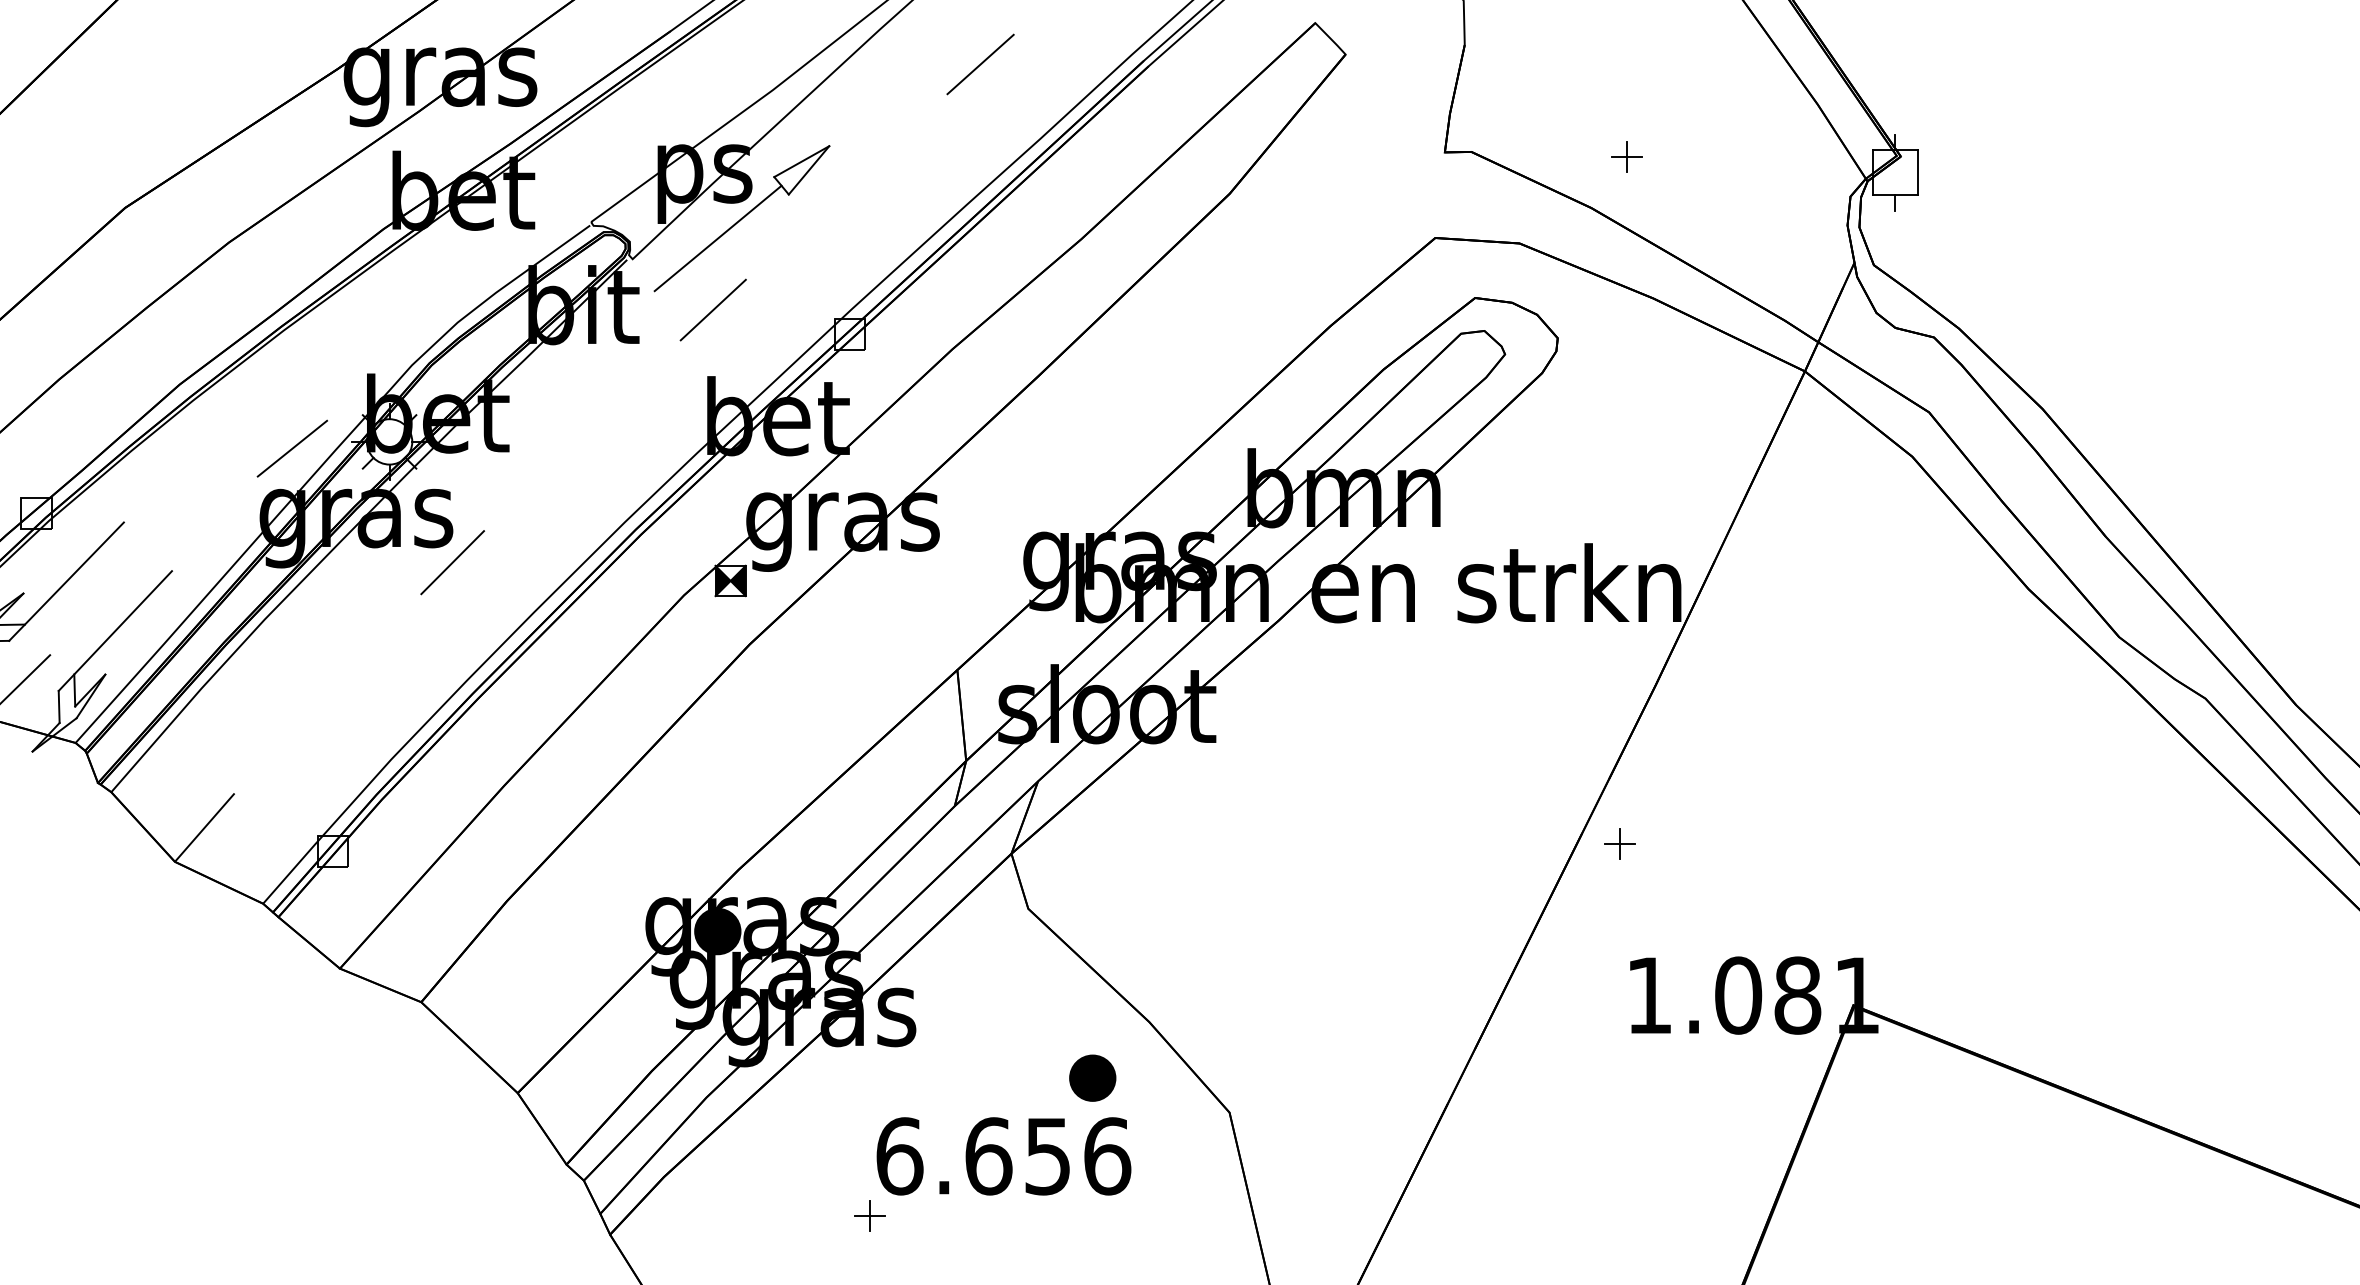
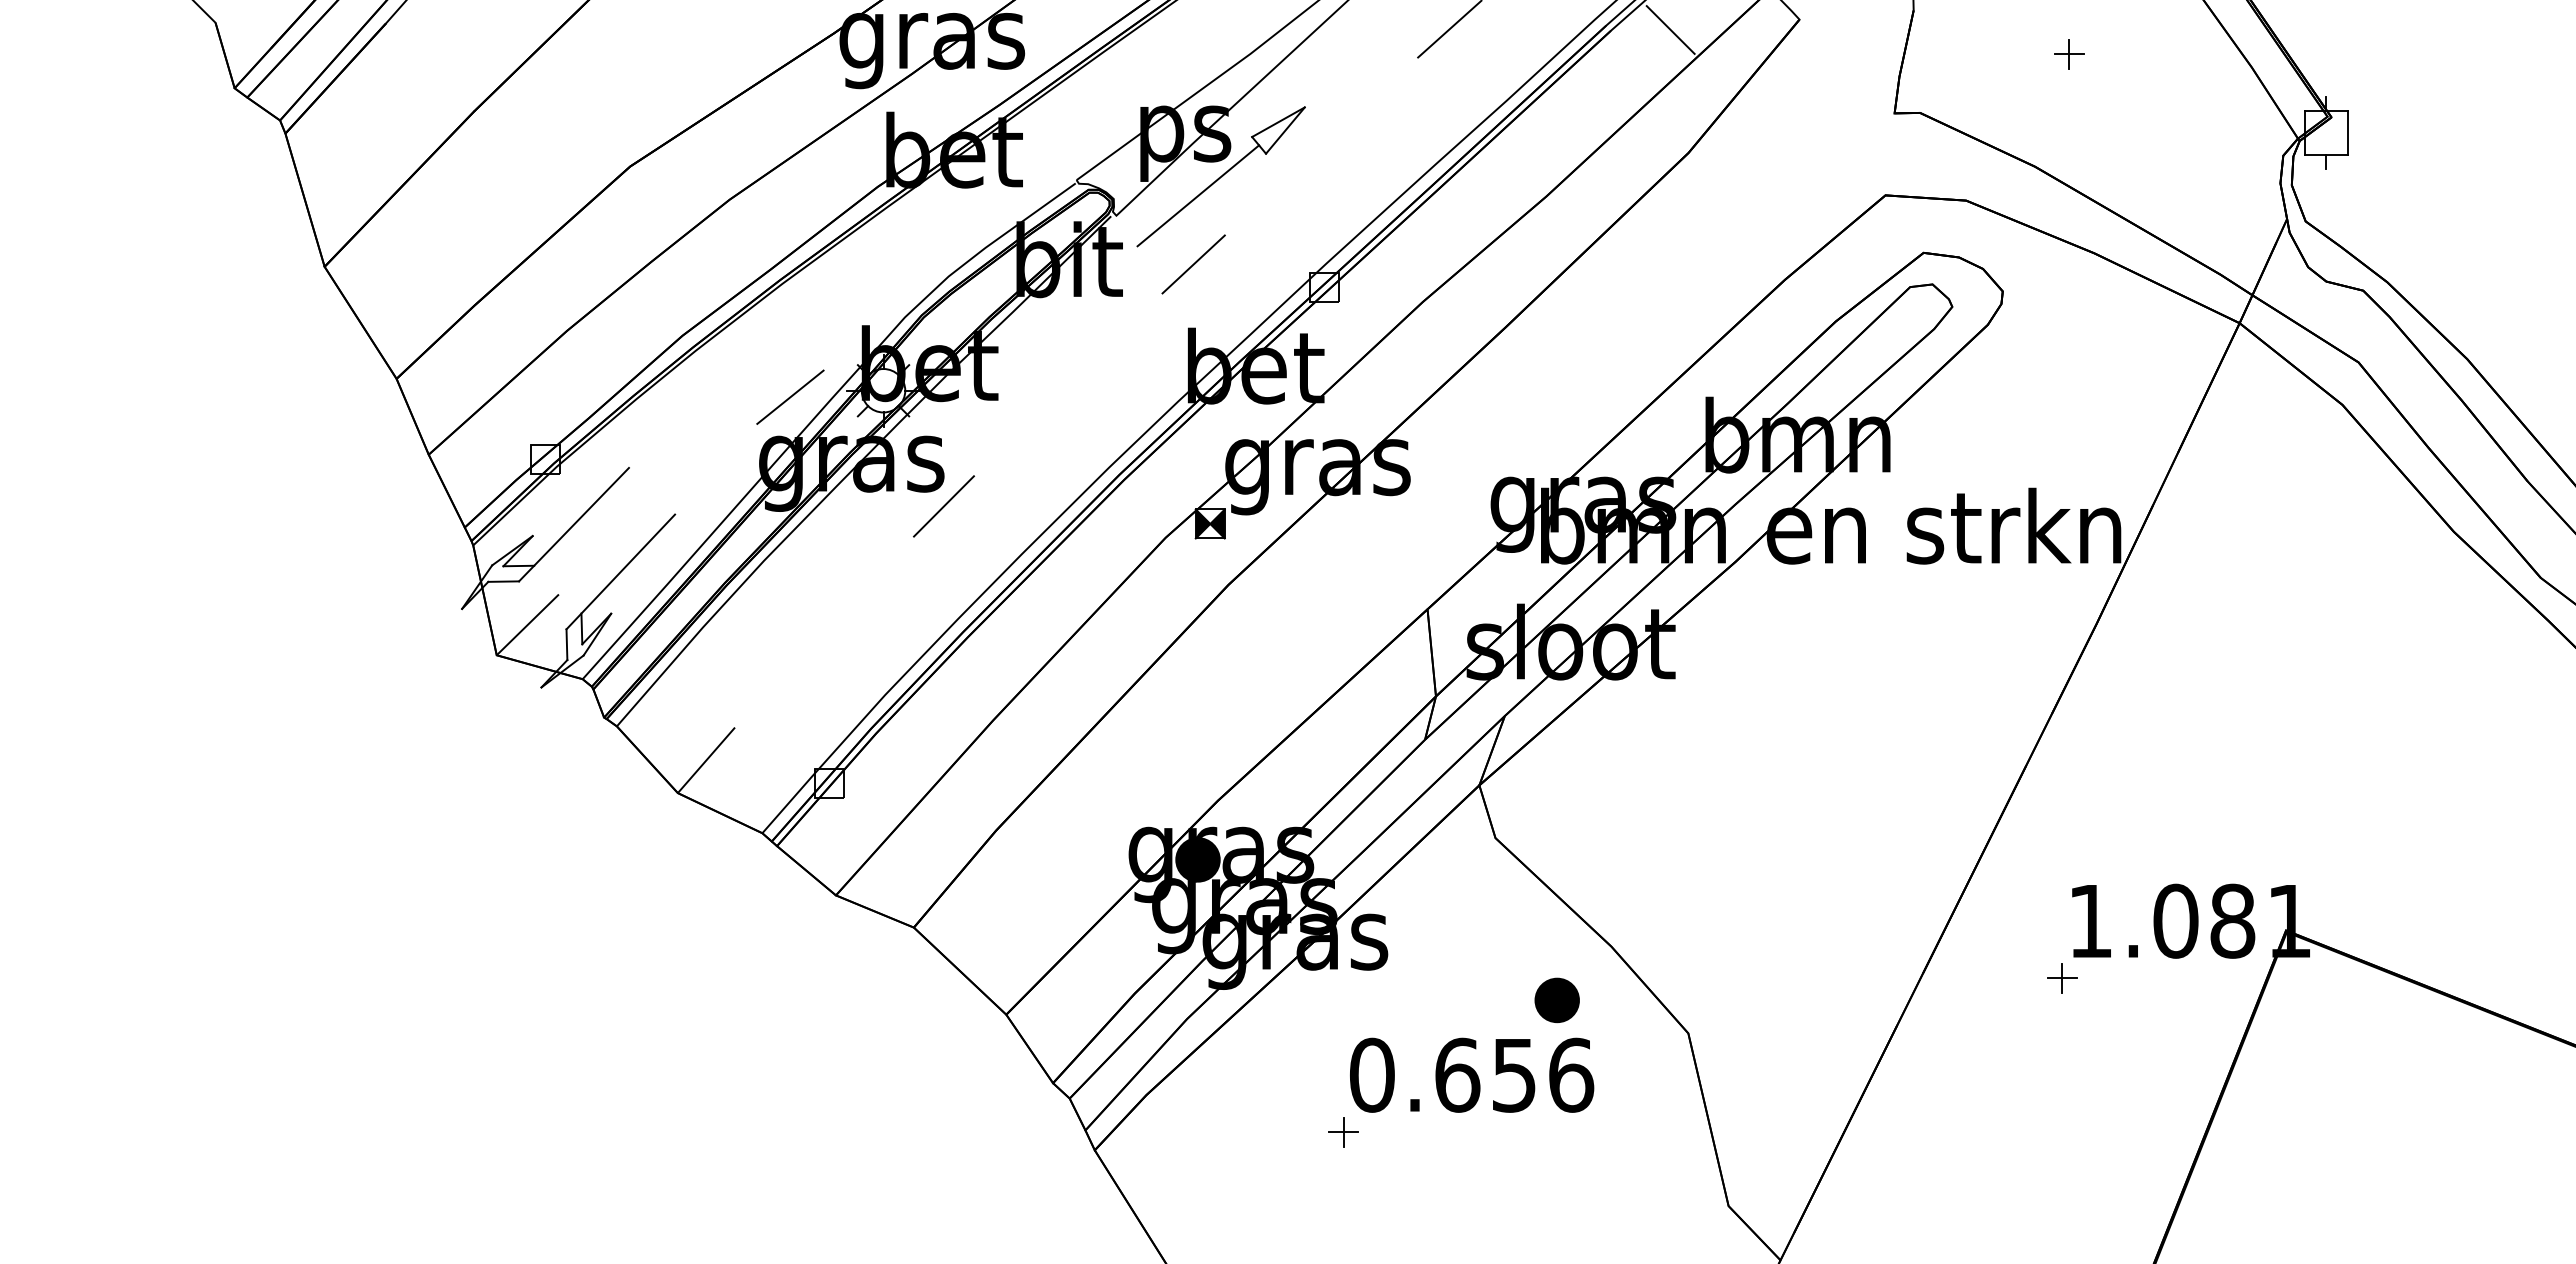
line: (1210, 64) -> (1670, 29), added
part: (1627, 157) -> (2069, 54), moved
part: (1620, 844) -> (2062, 978), moved
text: (899, 1155) -> (1372, 1074), 6.656 -> 0.656

